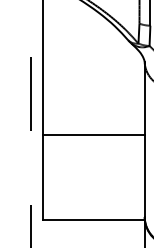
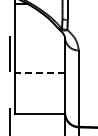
line: (94, 135) -> (40, 73), solid -> dashed

